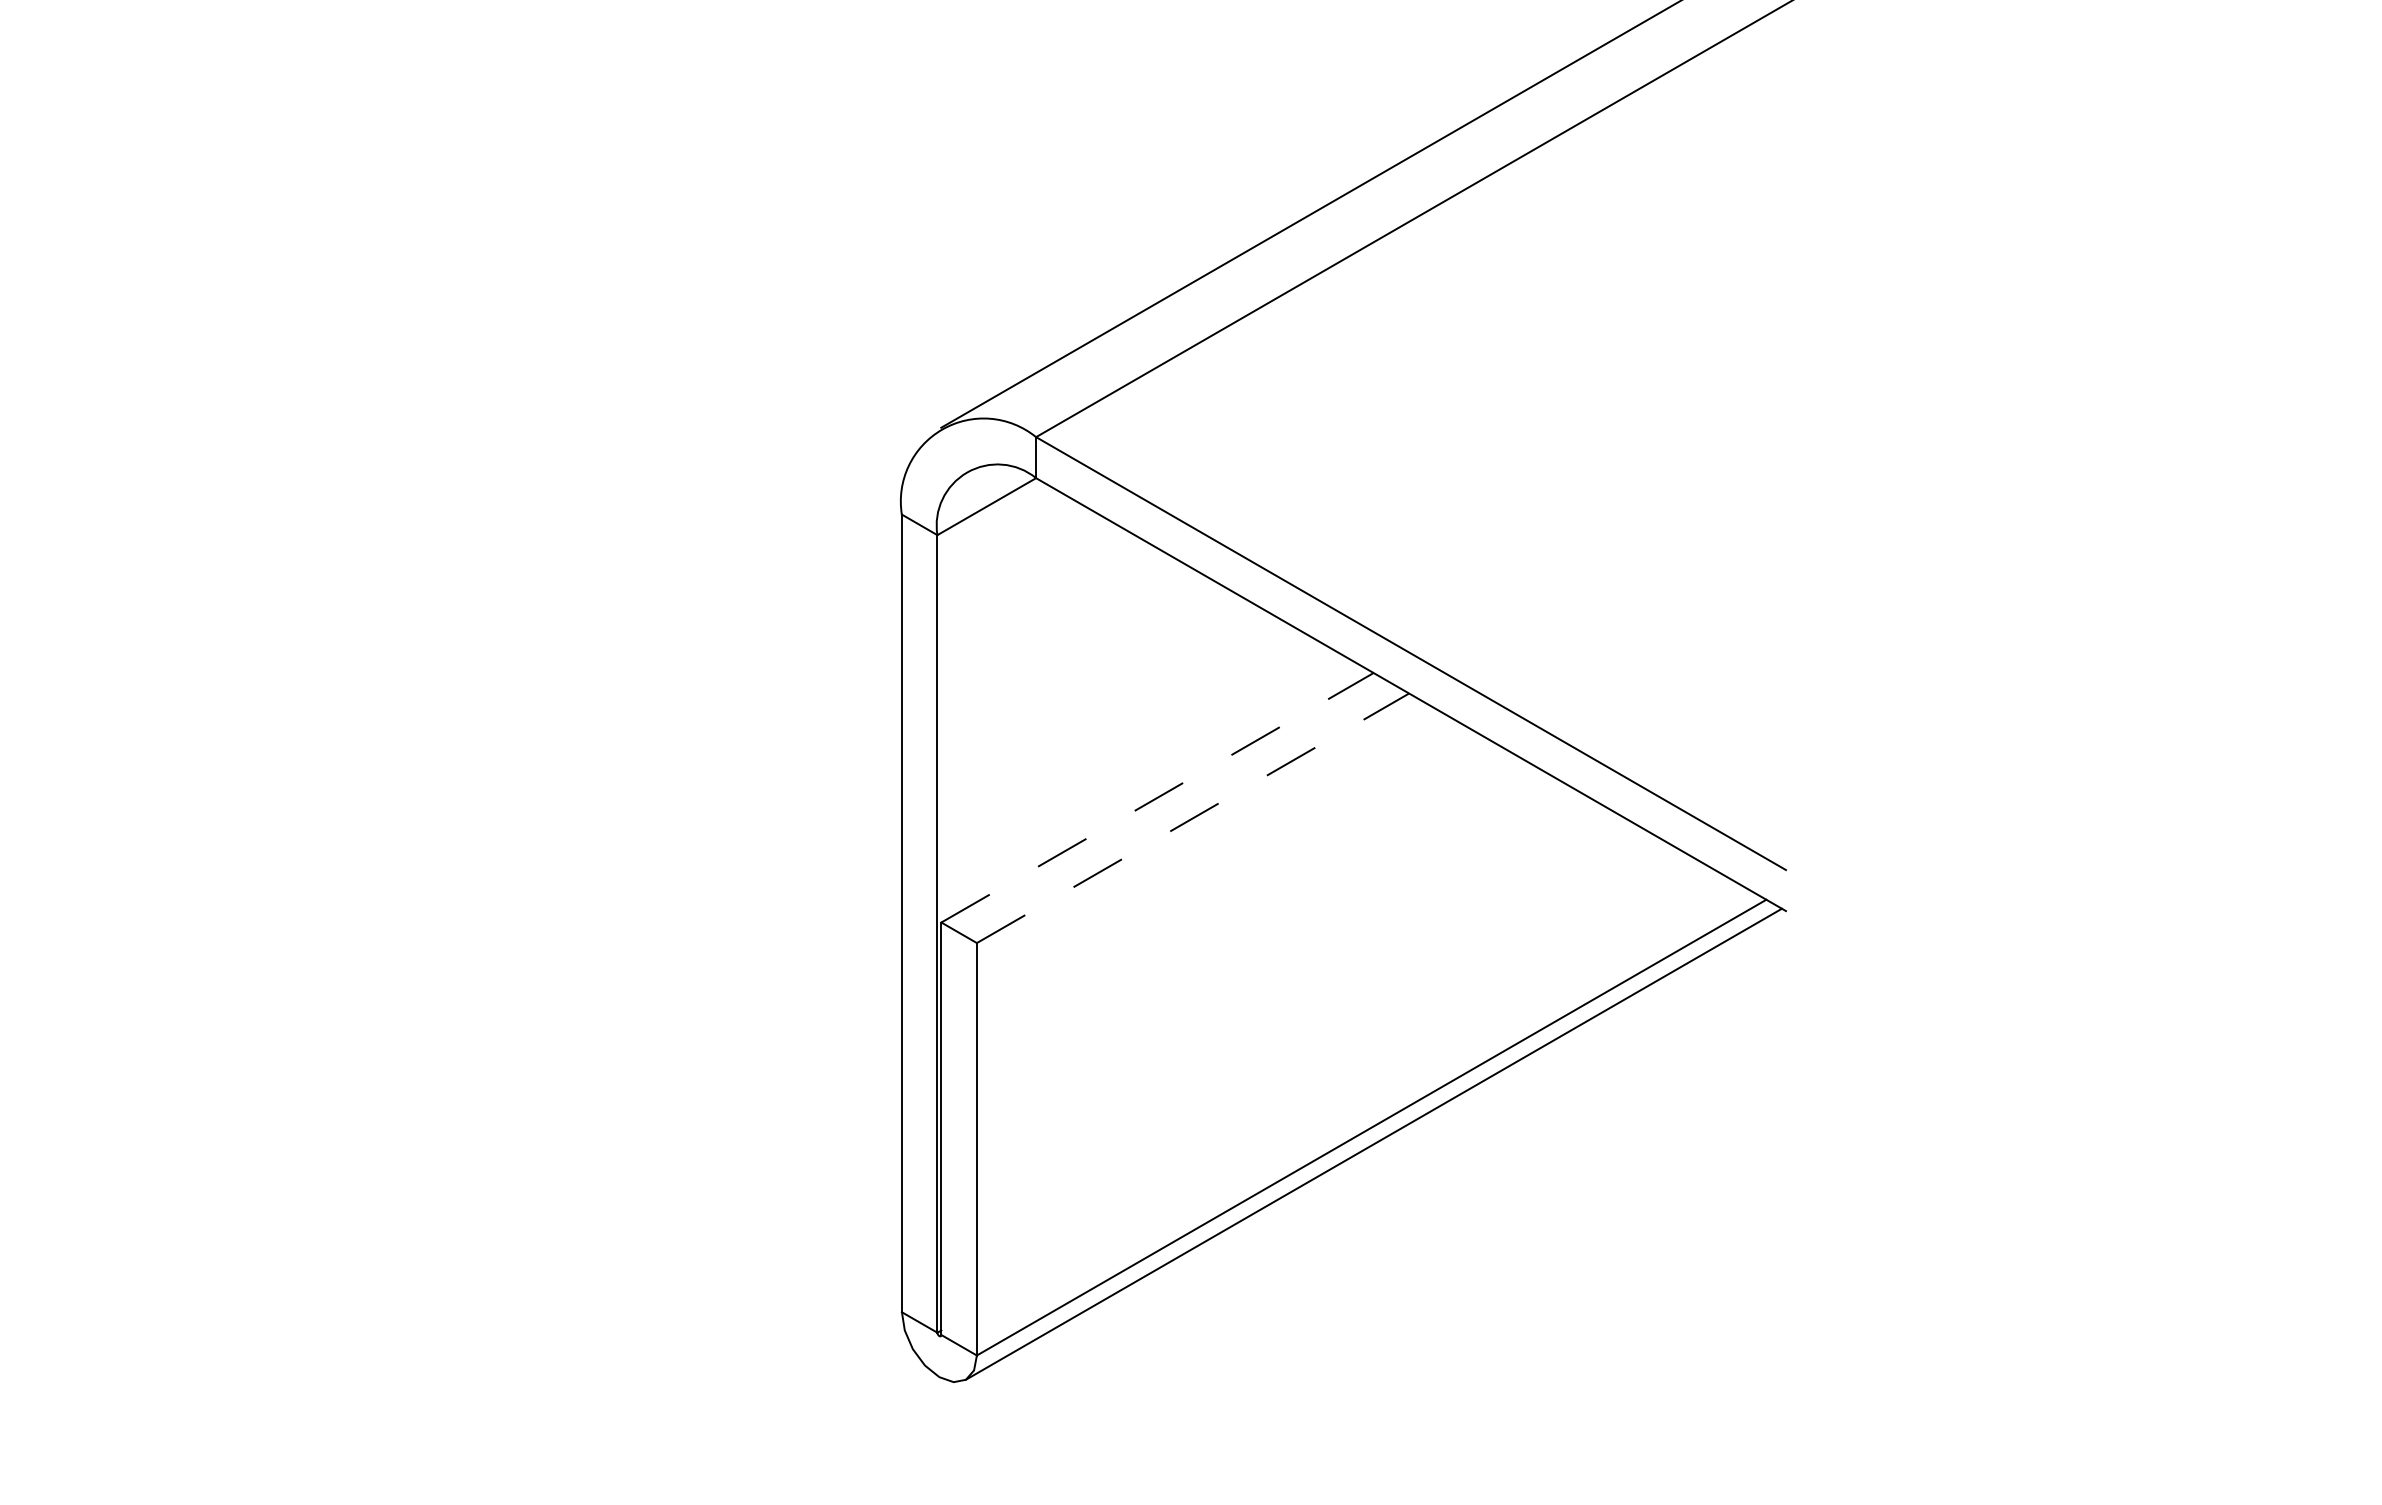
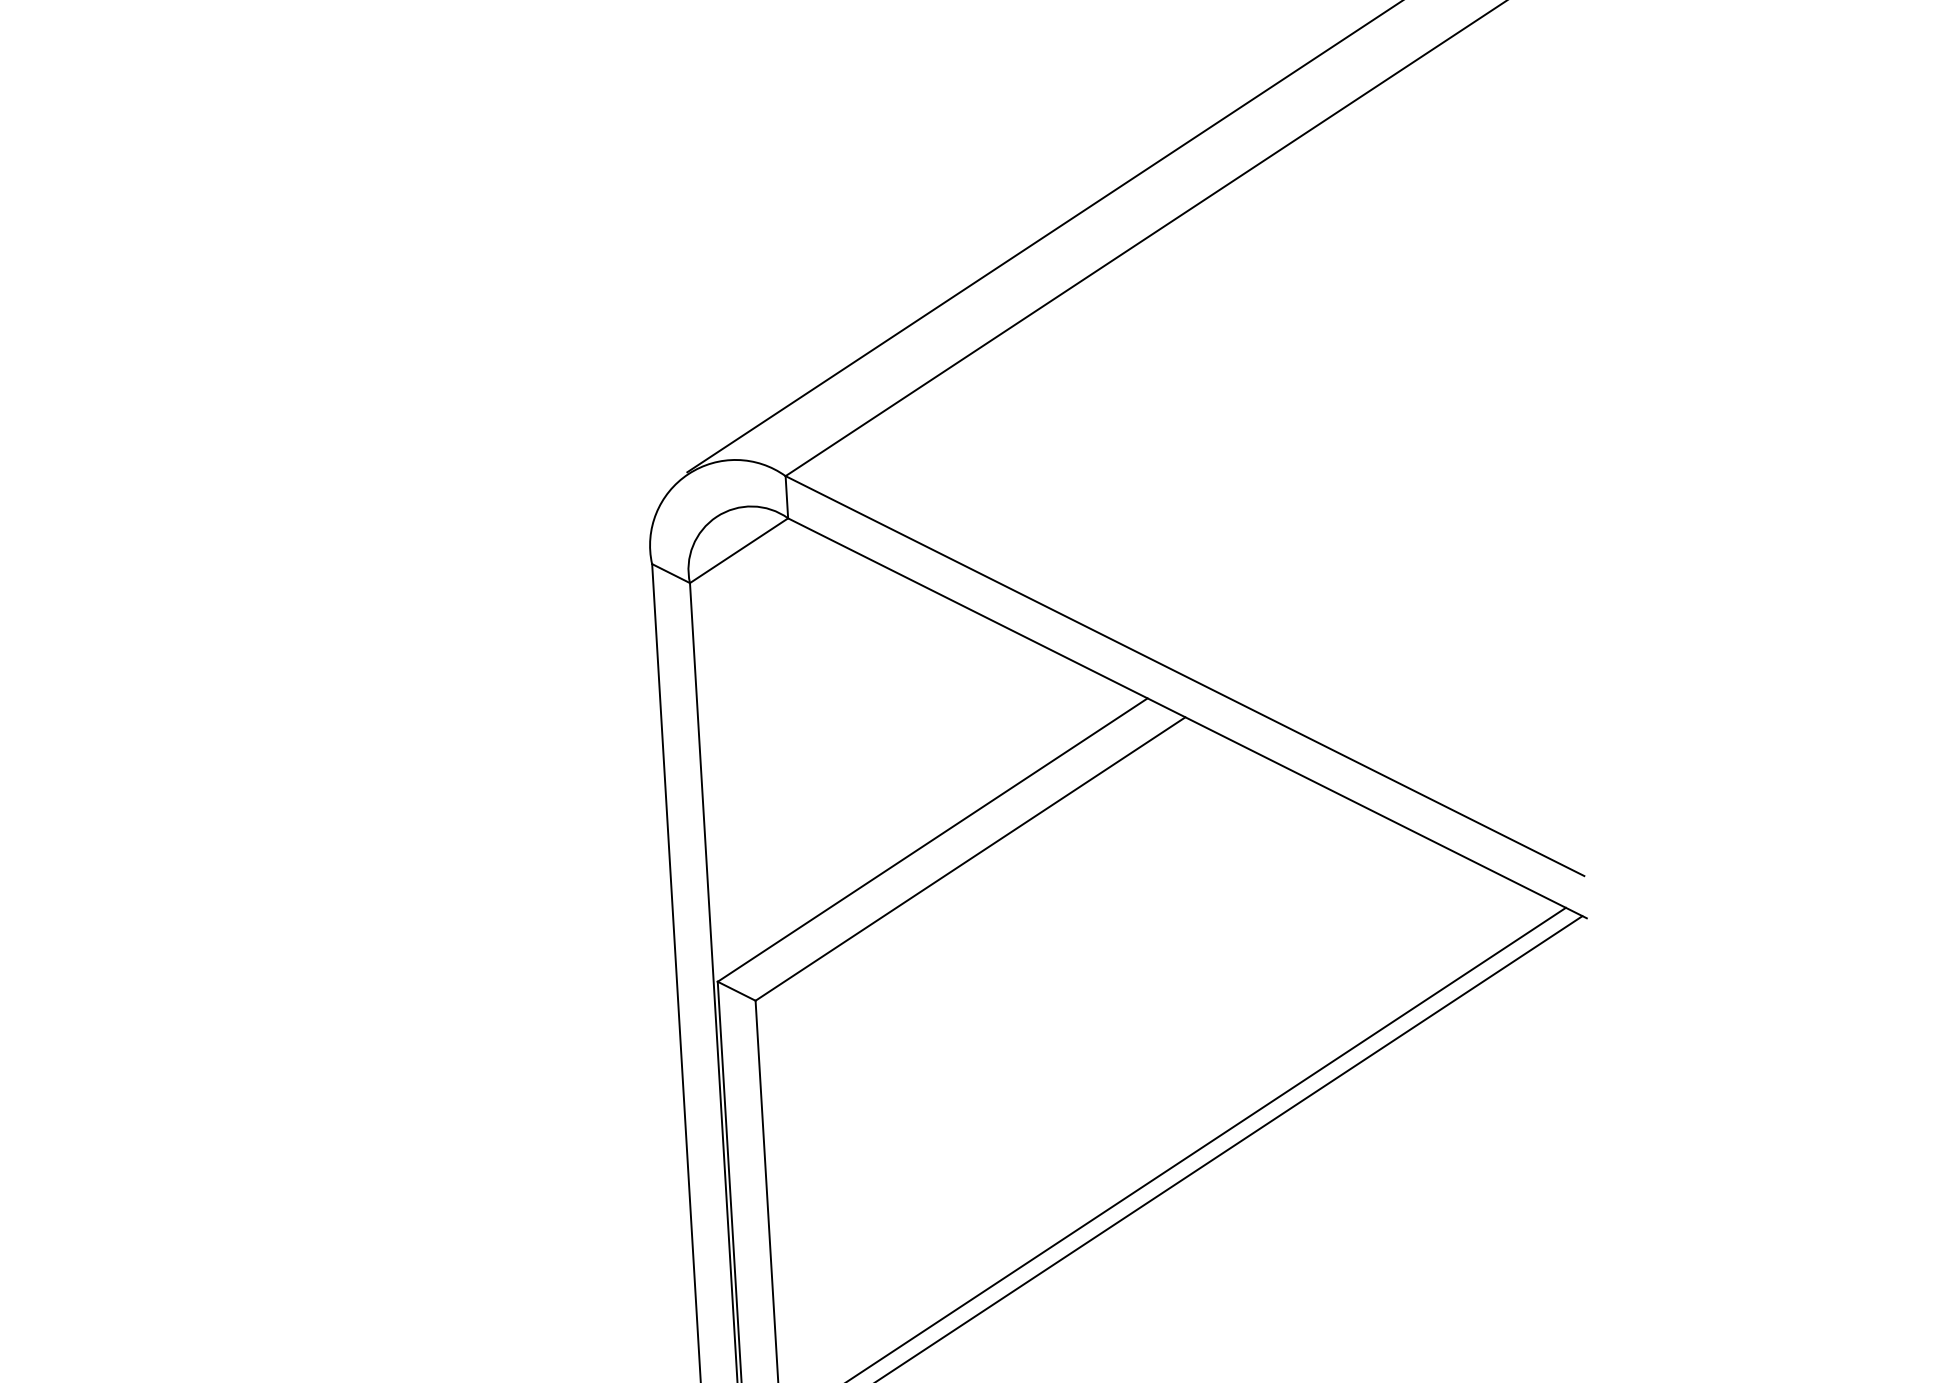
line: (1157, 797) -> (932, 839), dashed -> solid
line: (1193, 818) -> (971, 859), dashed -> solid

